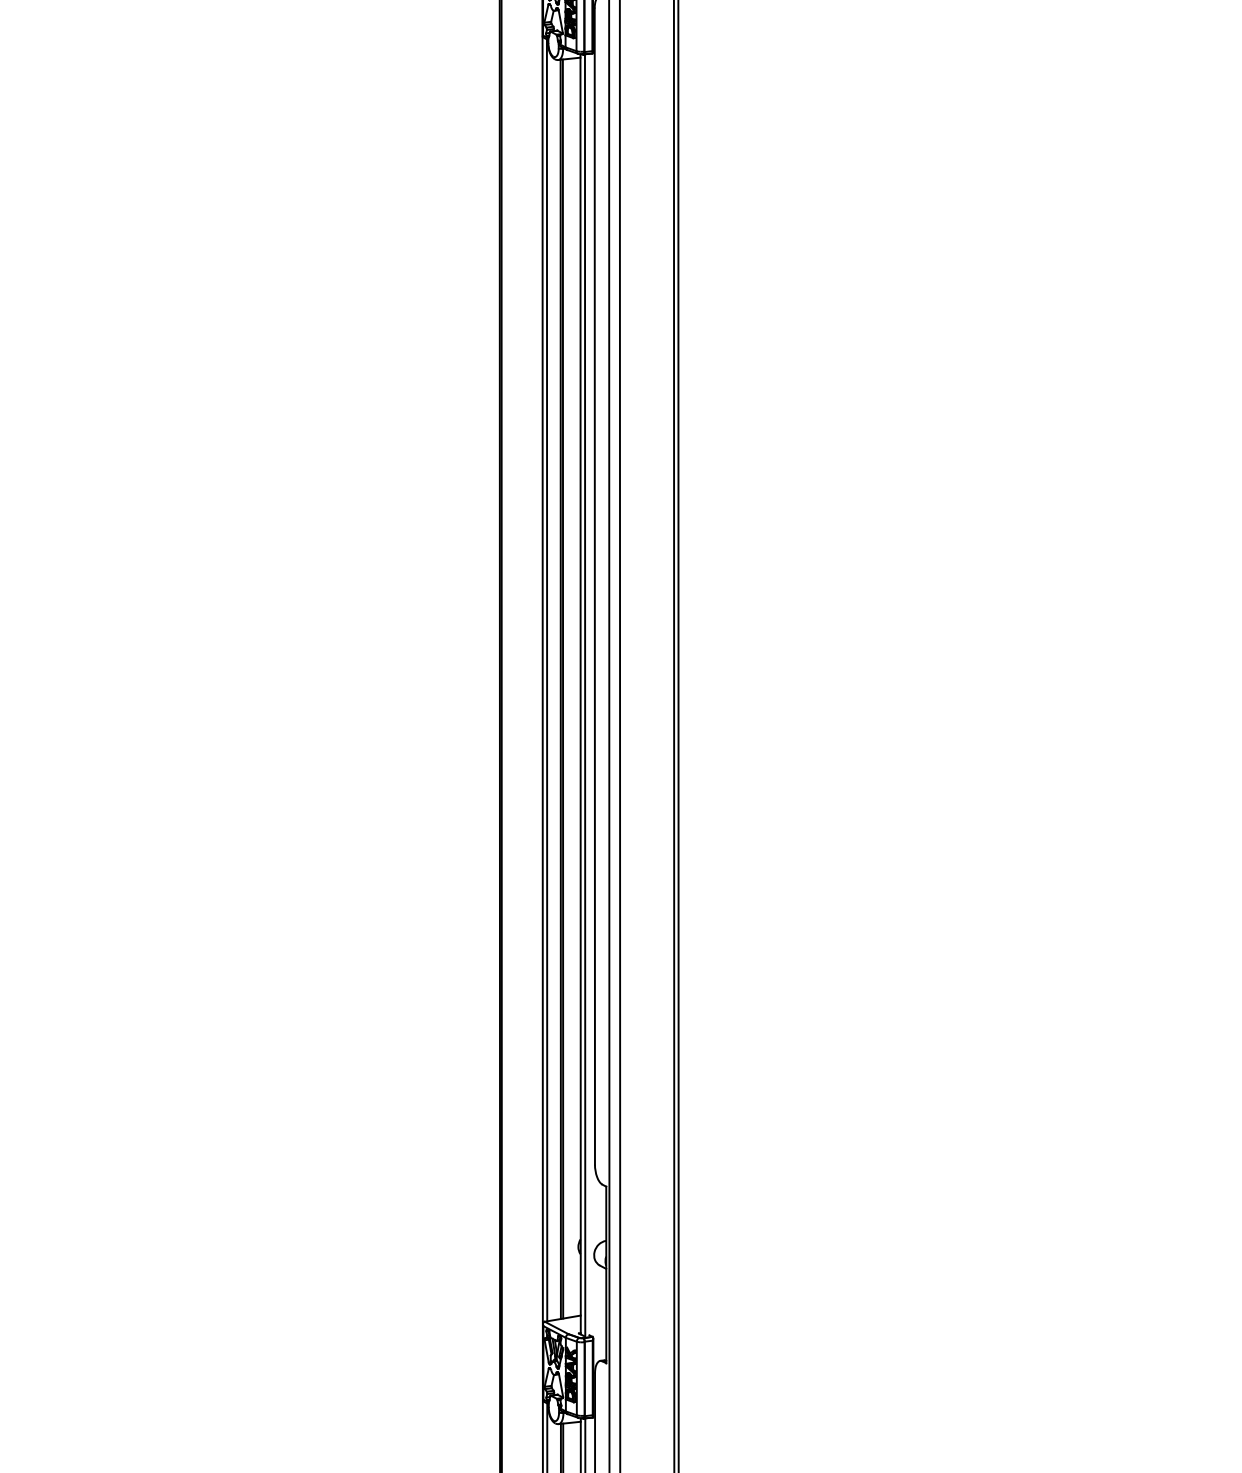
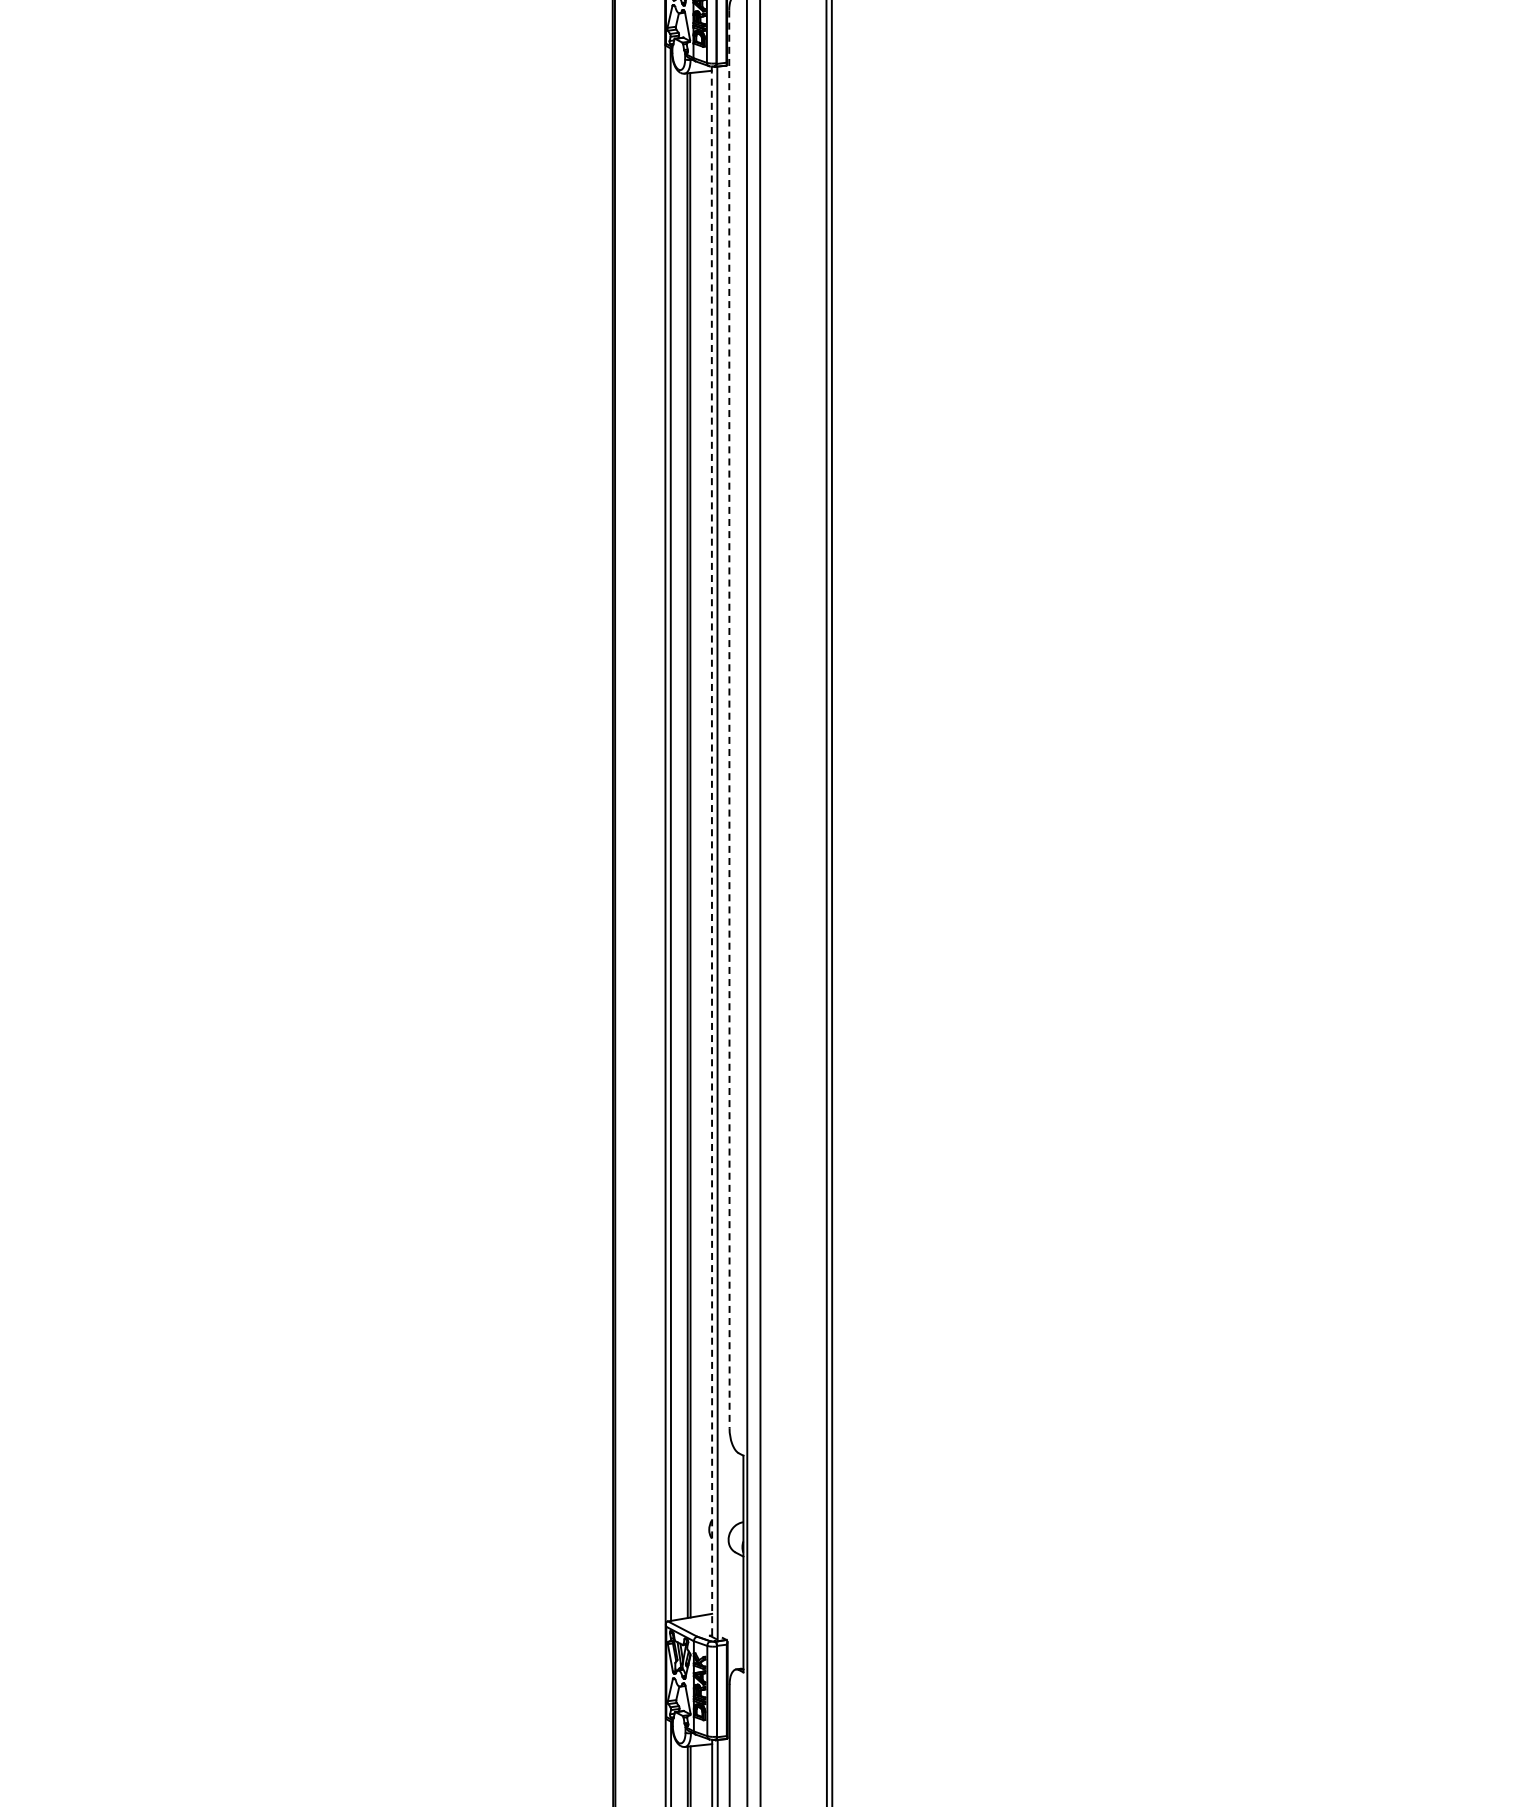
line: (594, 587) -> (729, 720), solid -> dashed
line: (580, 694) -> (711, 852), solid -> dashed

